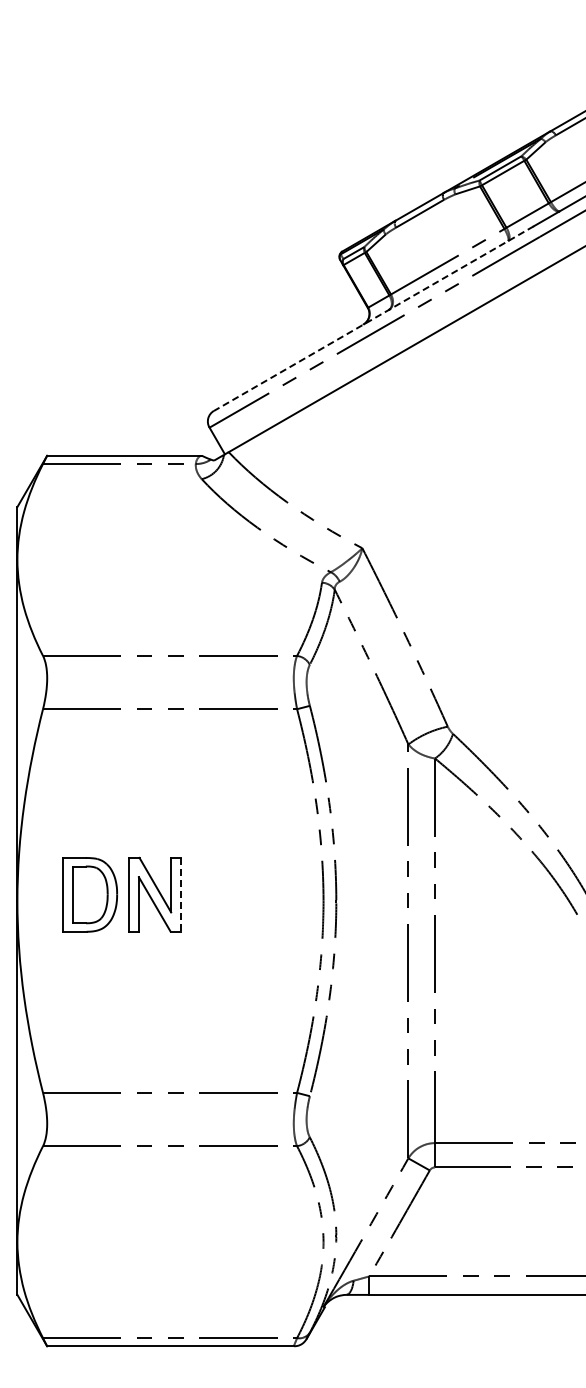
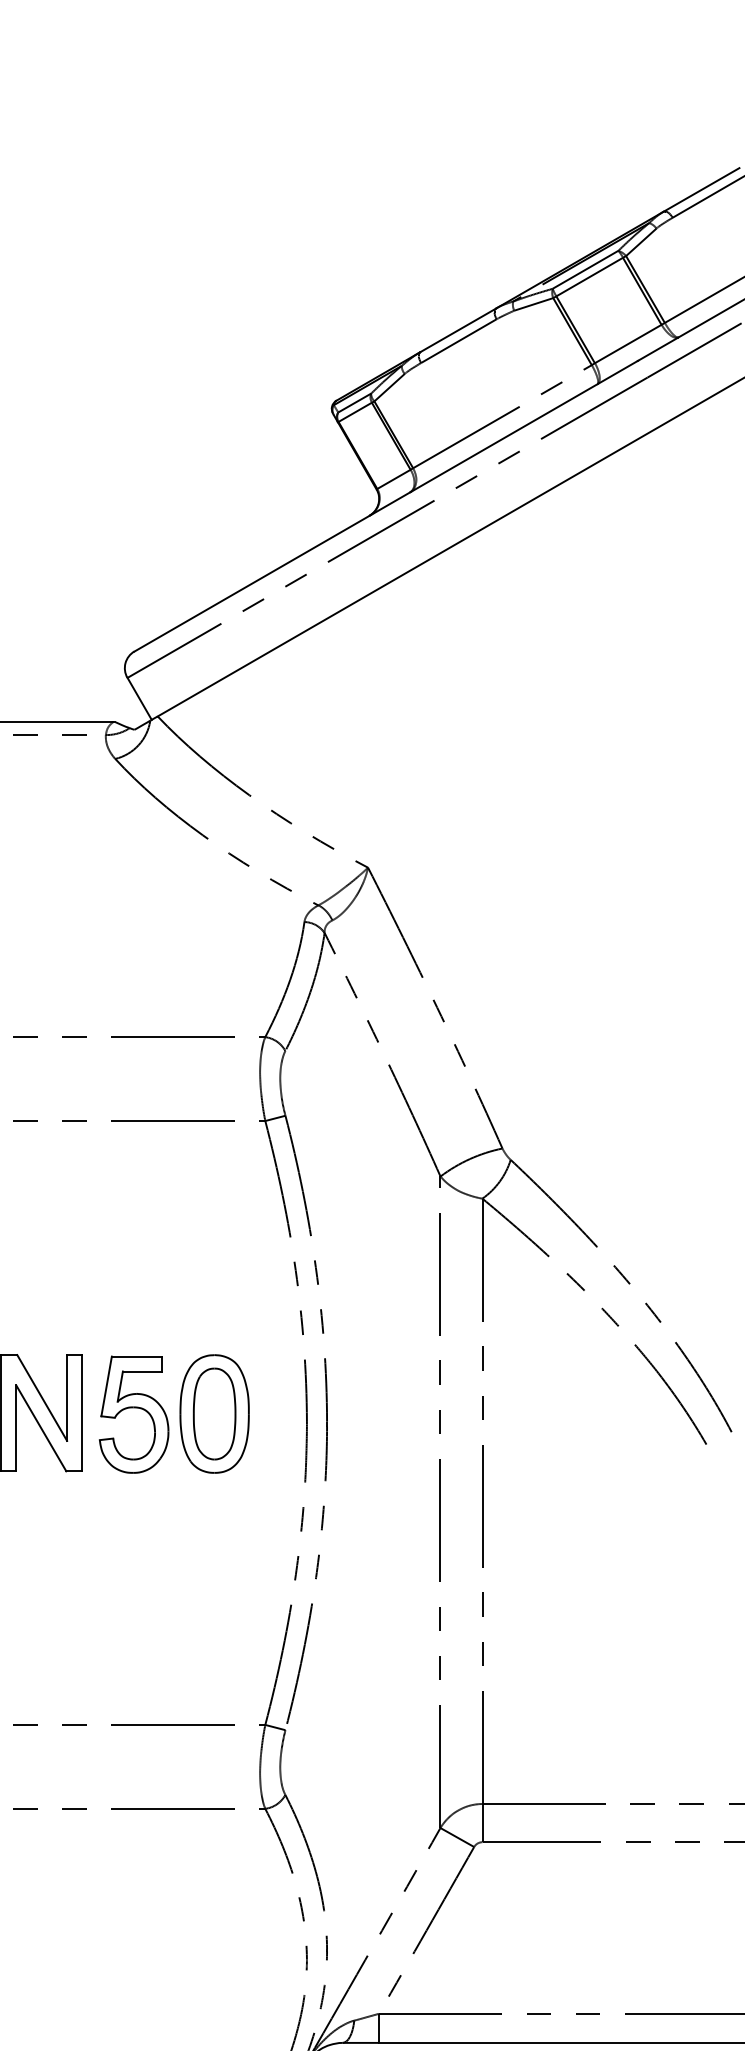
line: (373, 318) -> (385, 506), dashed -> solid
line: (180, 894) -> (81, 1412), dashed -> solid
part: (239, 895) -> (174, 1414), added

